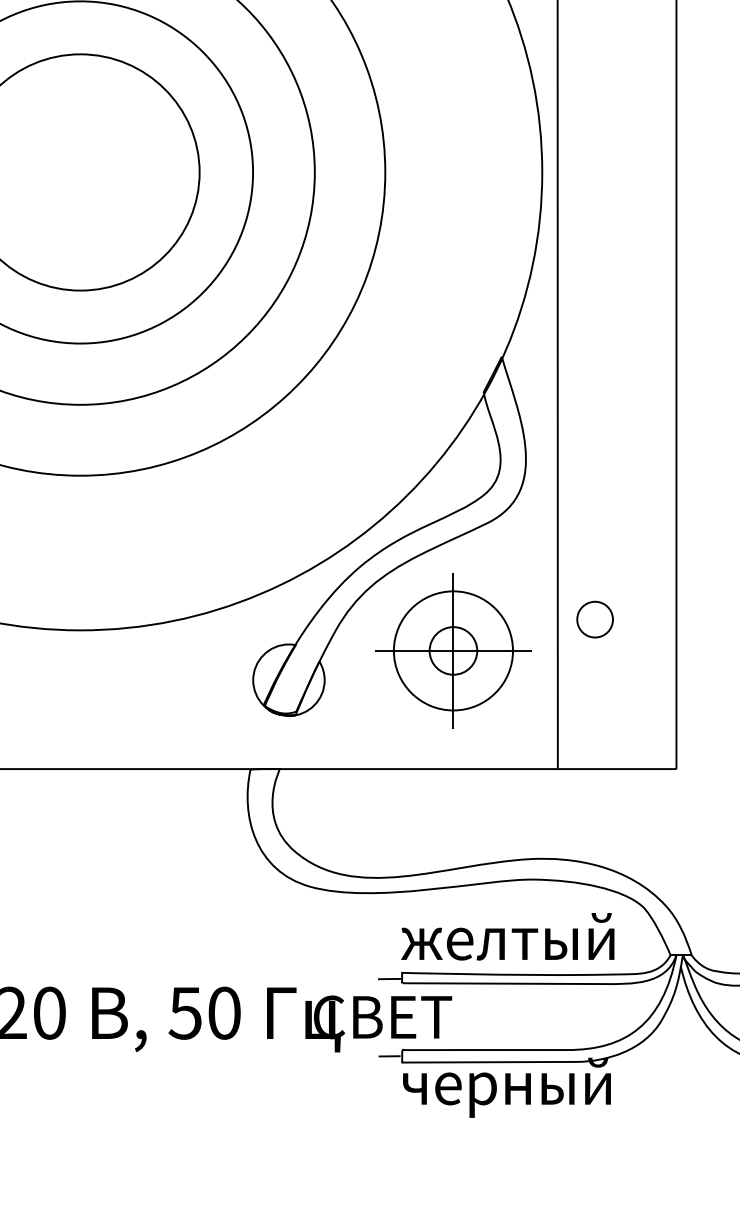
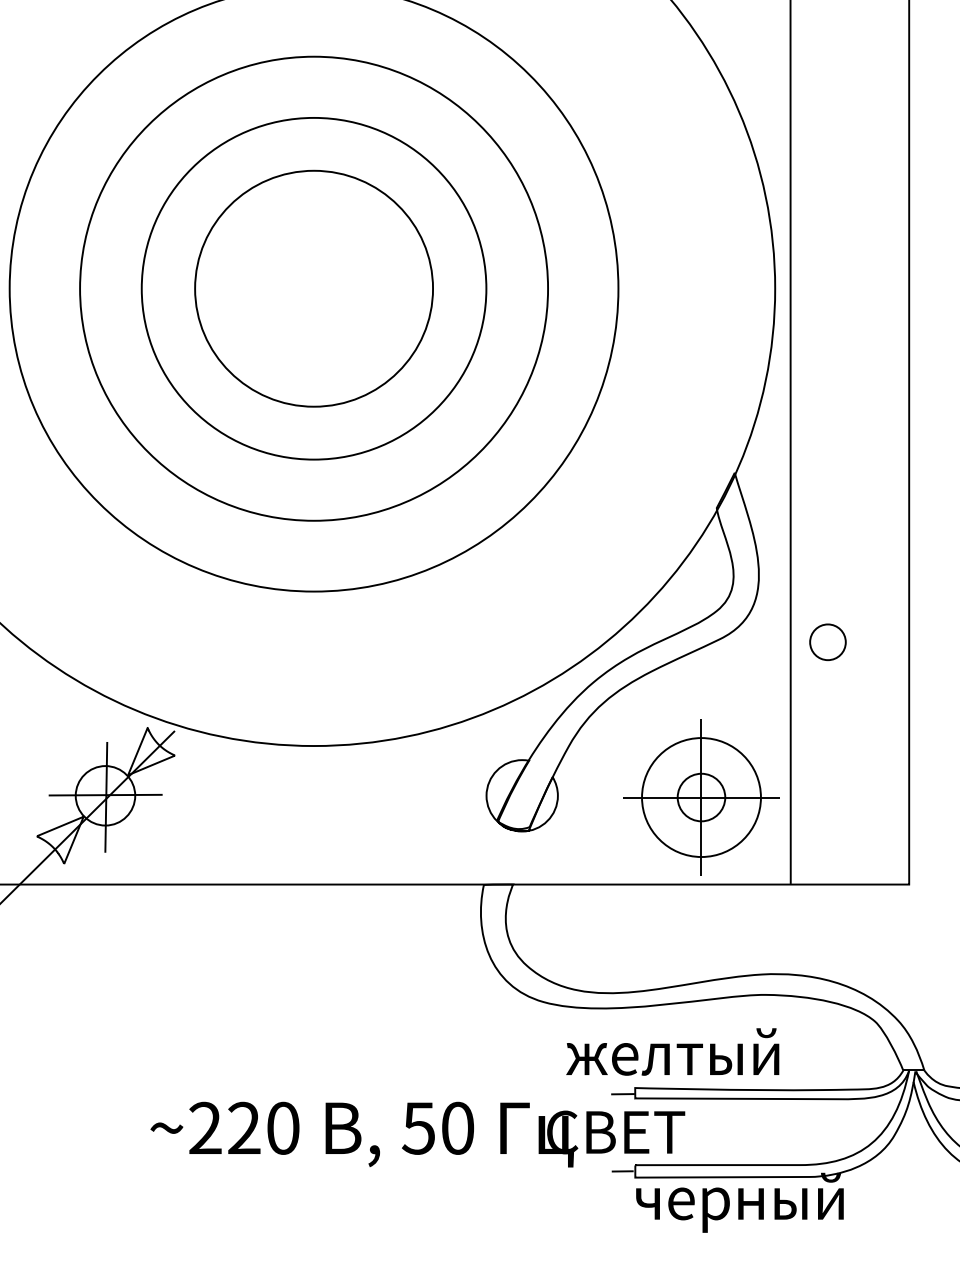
part: (594, 618) -> (827, 641), moved
part: (453, 650) -> (701, 797), moved
text: (507, 936) -> (672, 1051), moved

